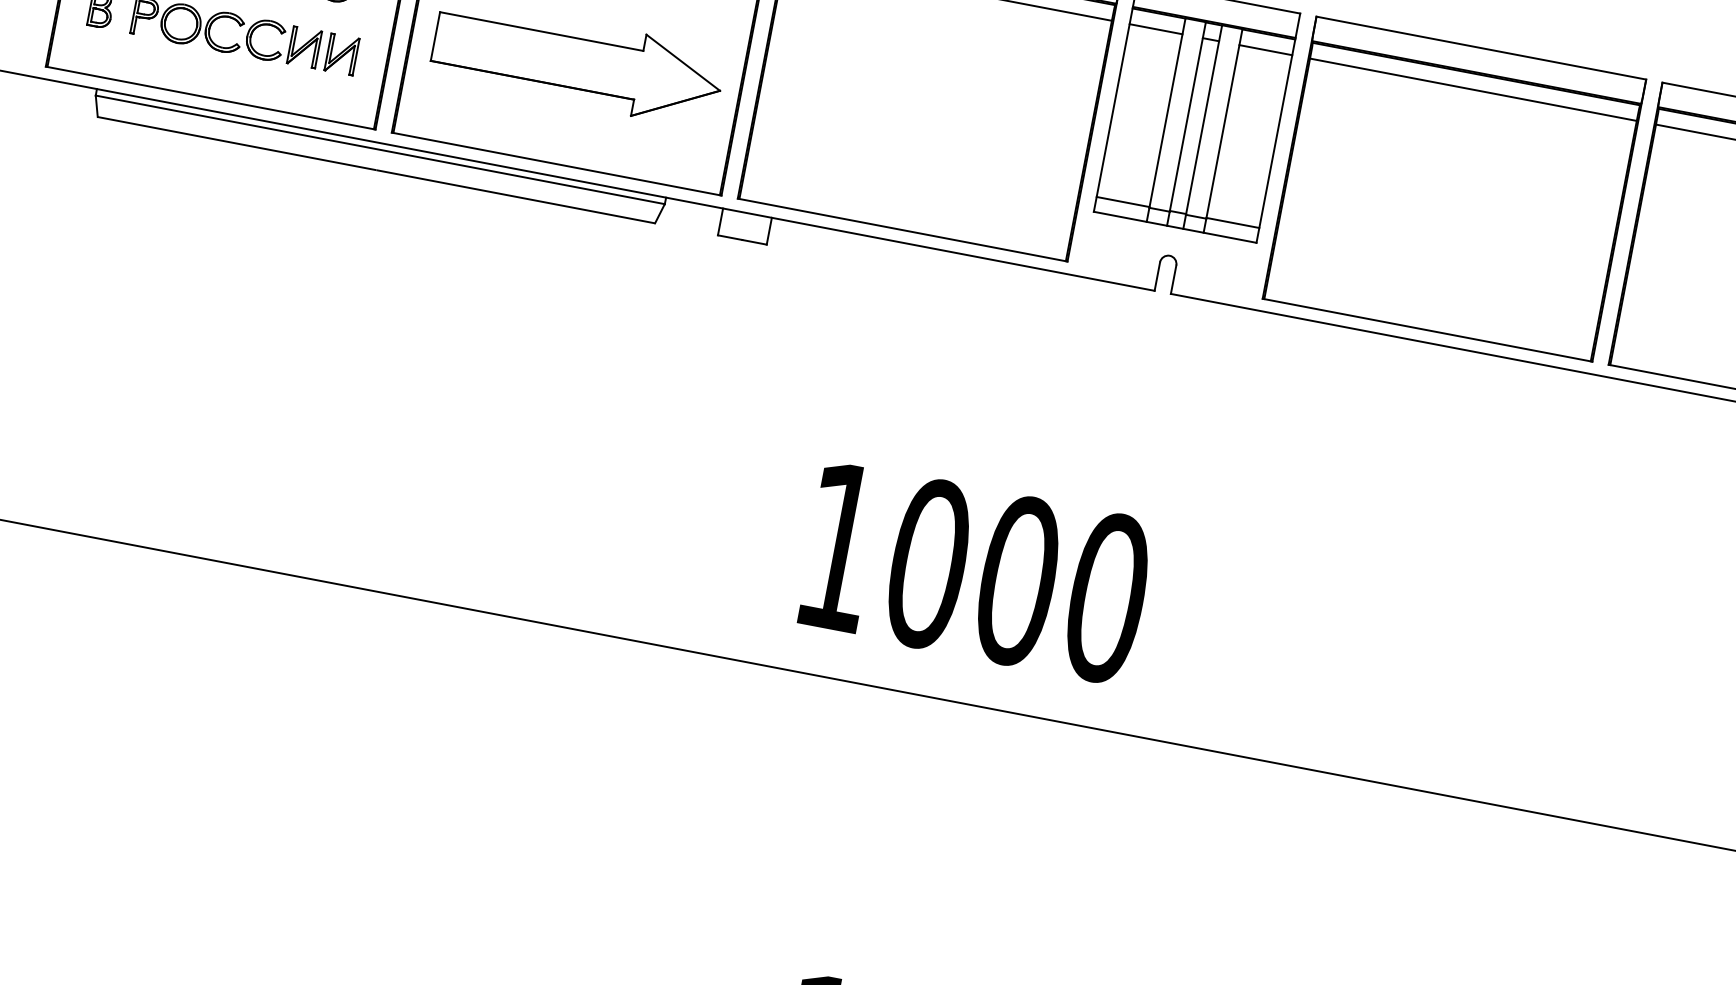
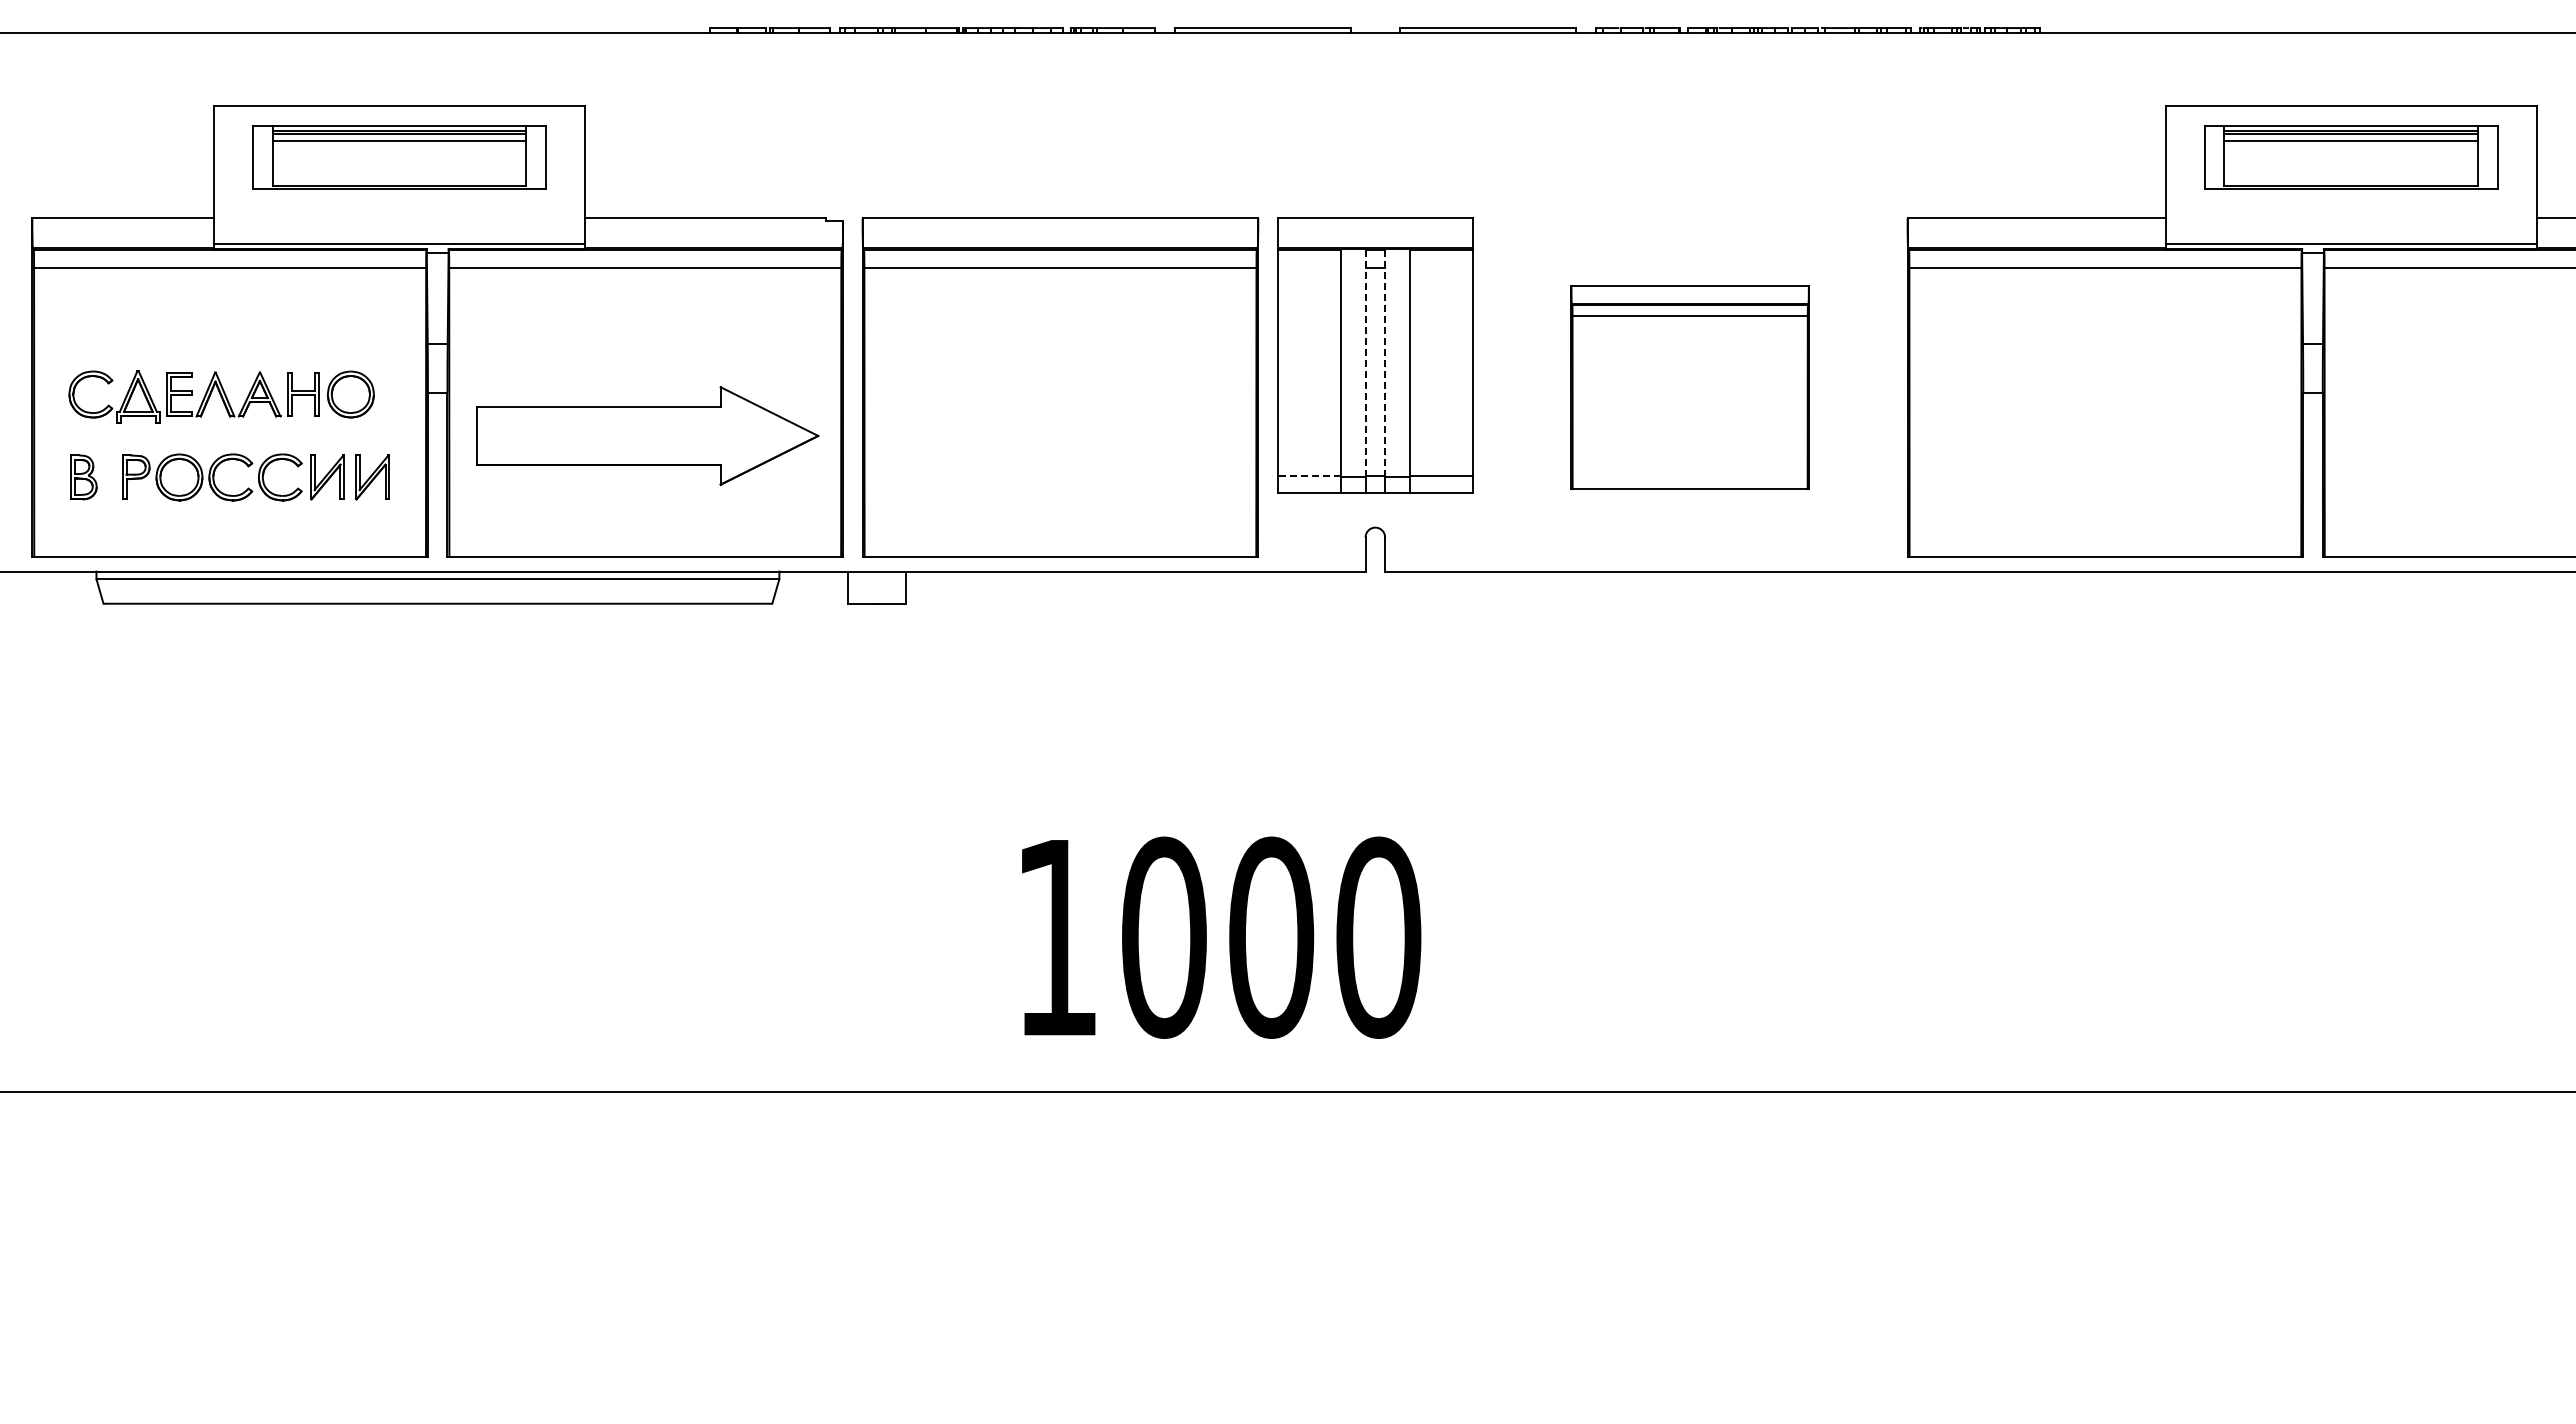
line: (1156, 29) -> (1309, 268), removed
line: (1265, 50) -> (1440, 268), removed
line: (1187, 116) -> (1365, 362), solid -> dashed
line: (1204, 119) -> (1385, 362), solid -> dashed
part: (1453, 188) -> (1689, 387), size x0.6
line: (1123, 201) -> (1309, 475), solid -> dashed

